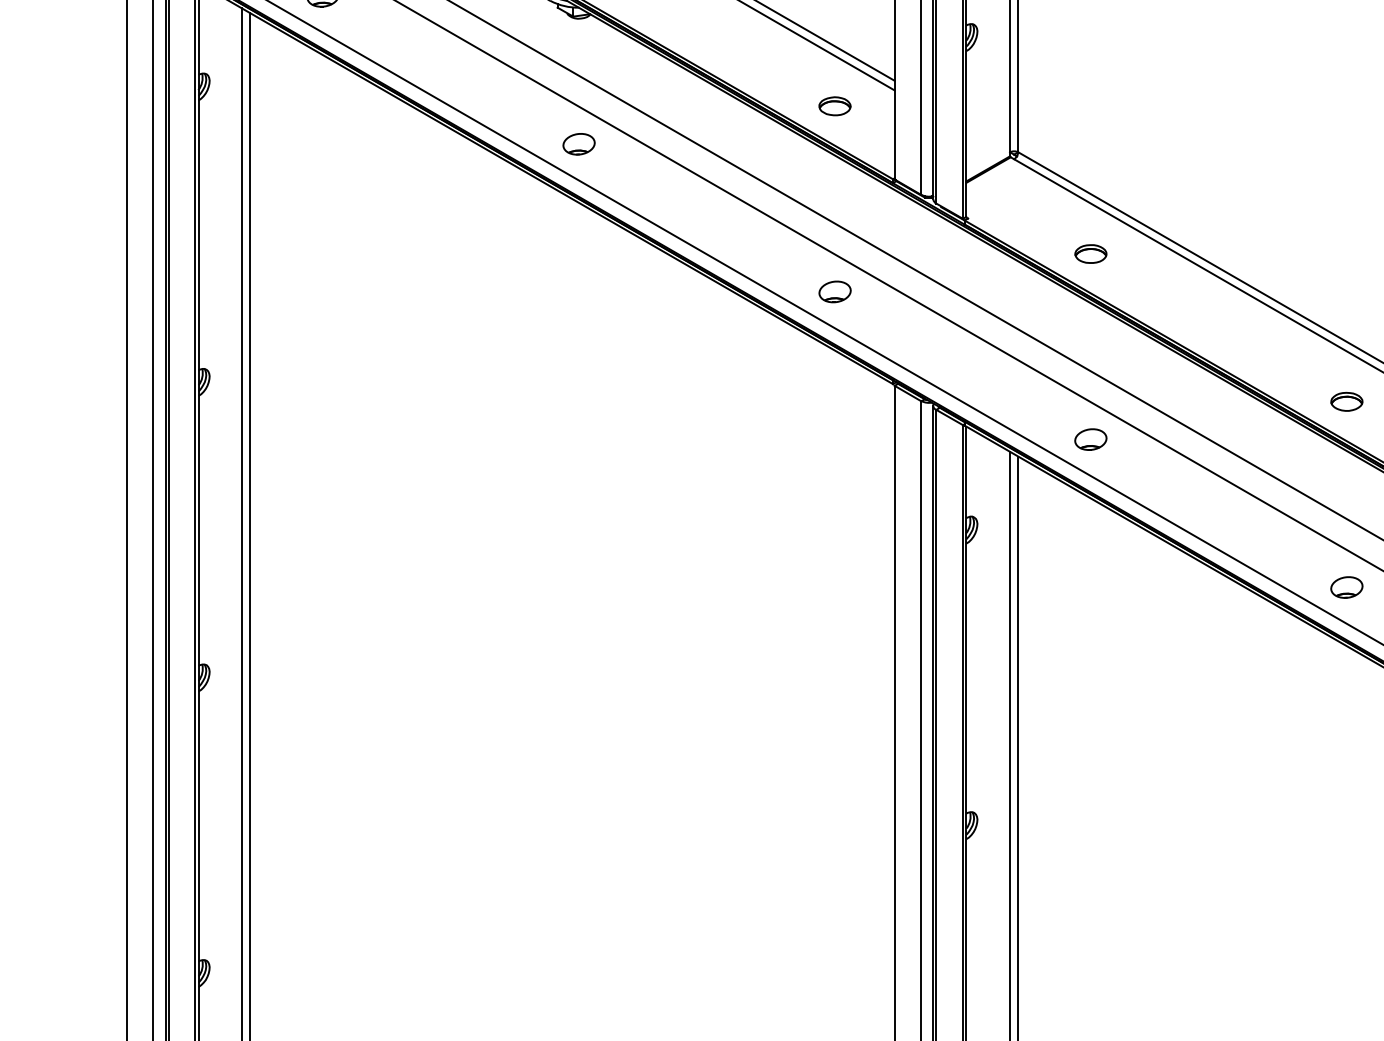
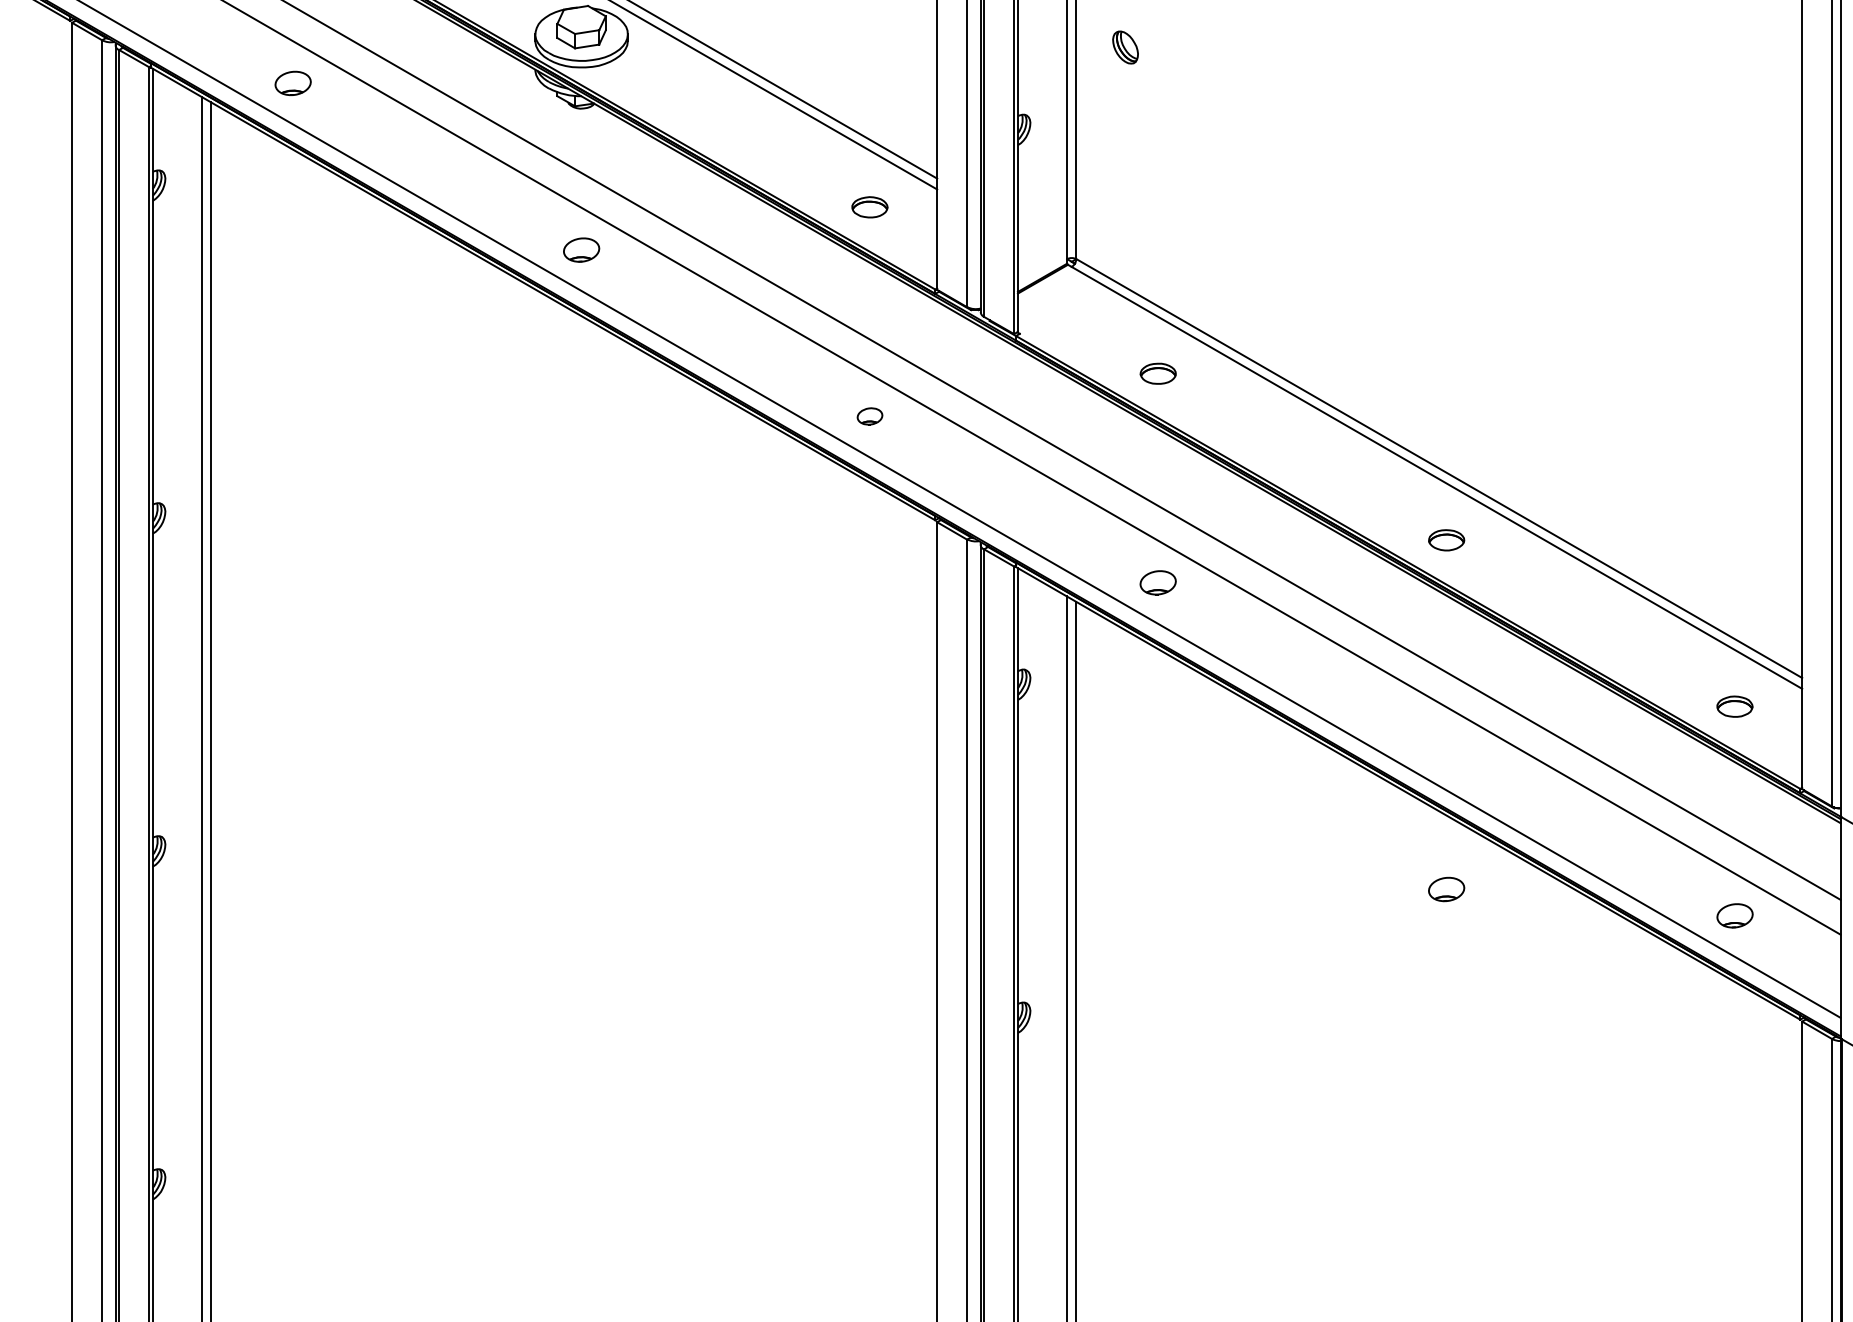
part: (834, 291) -> (869, 416), size x0.7
part: (1346, 587) -> (1446, 889), moved

